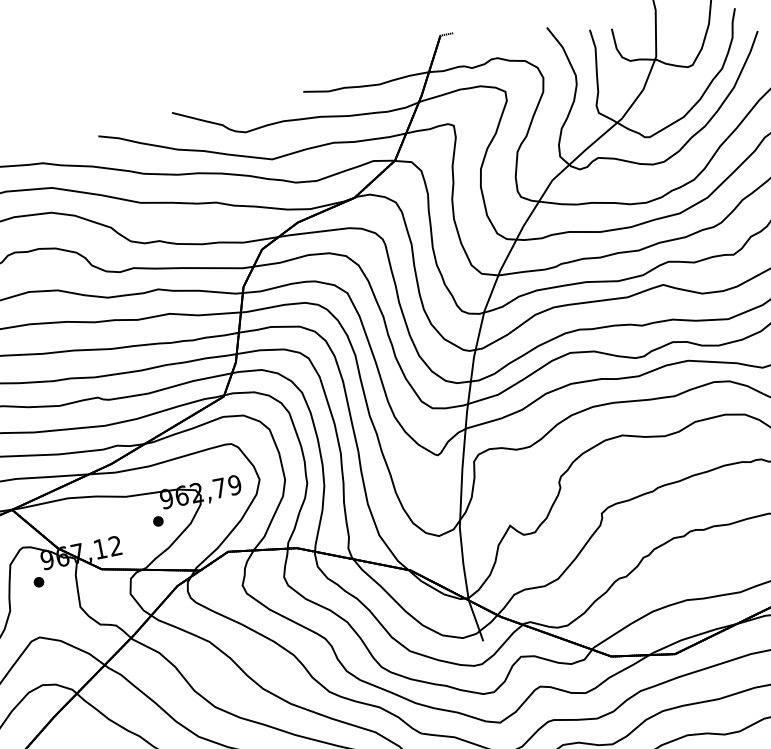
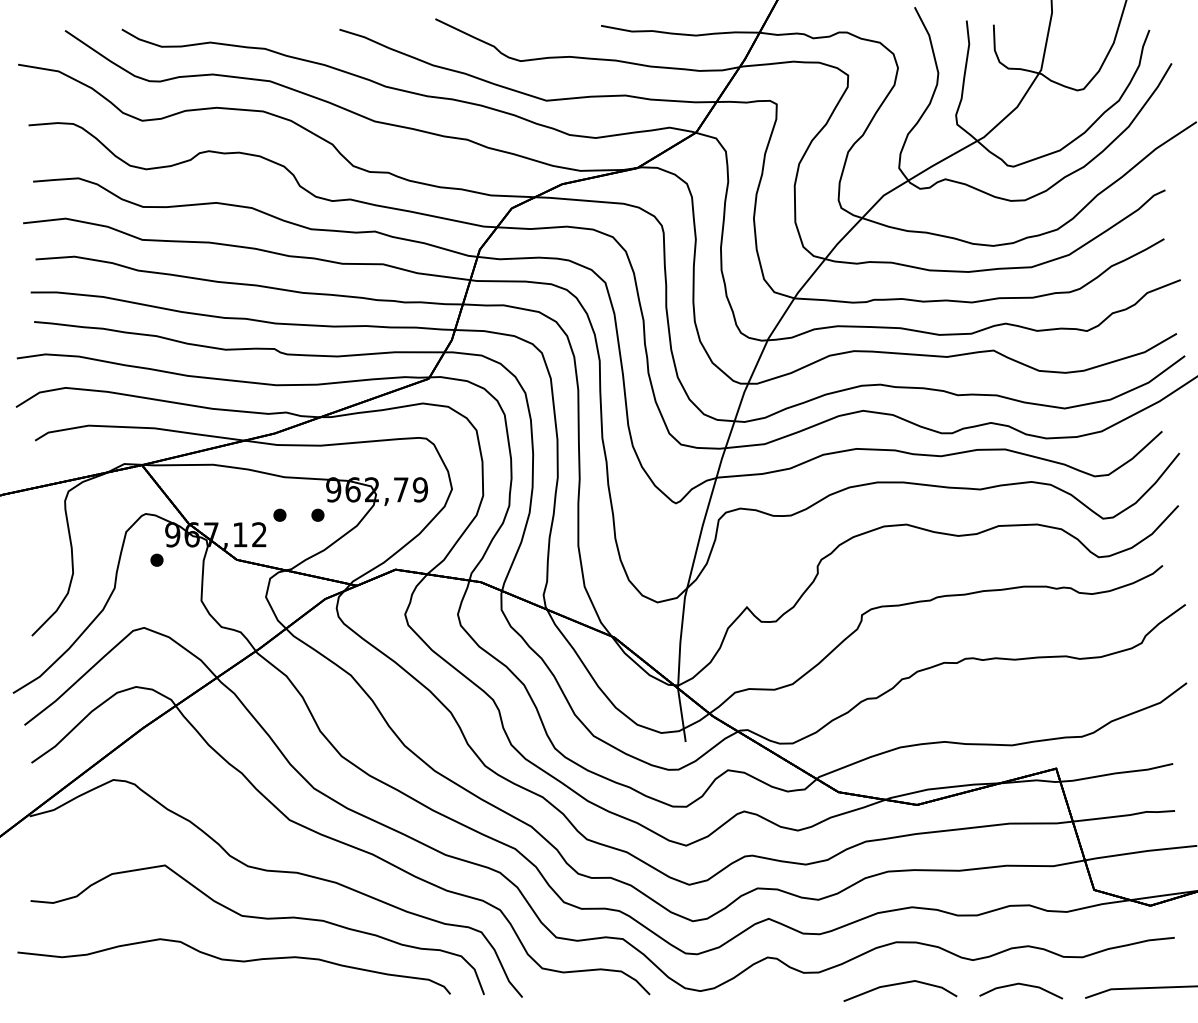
part: (128, 526) -> (279, 514), added

